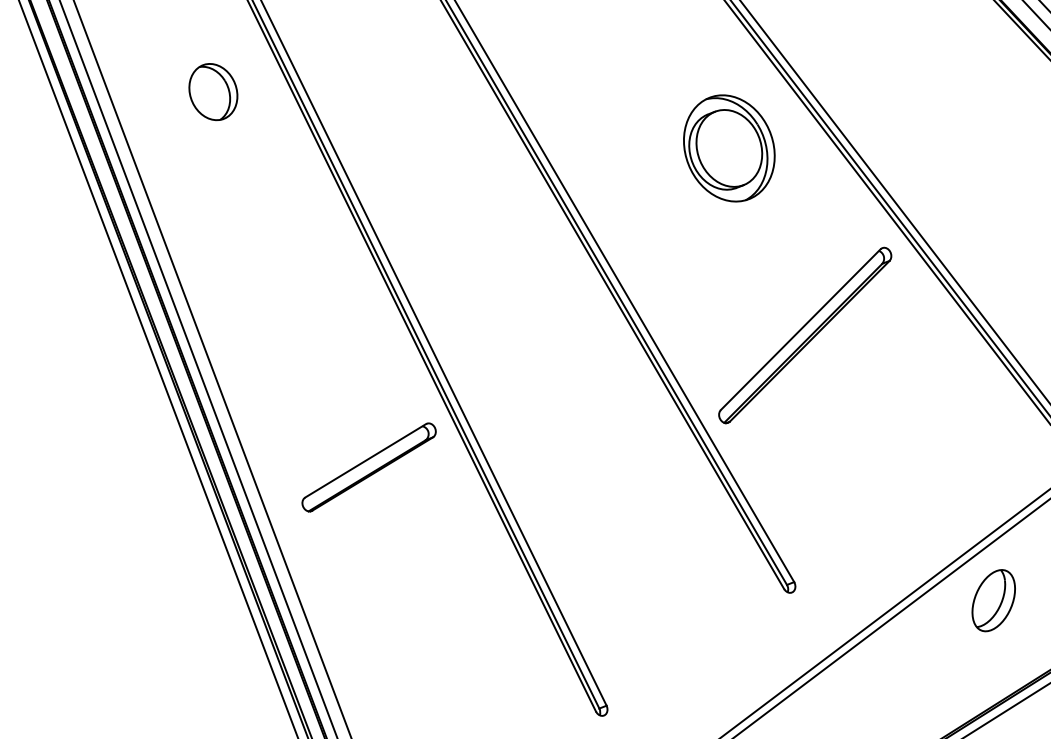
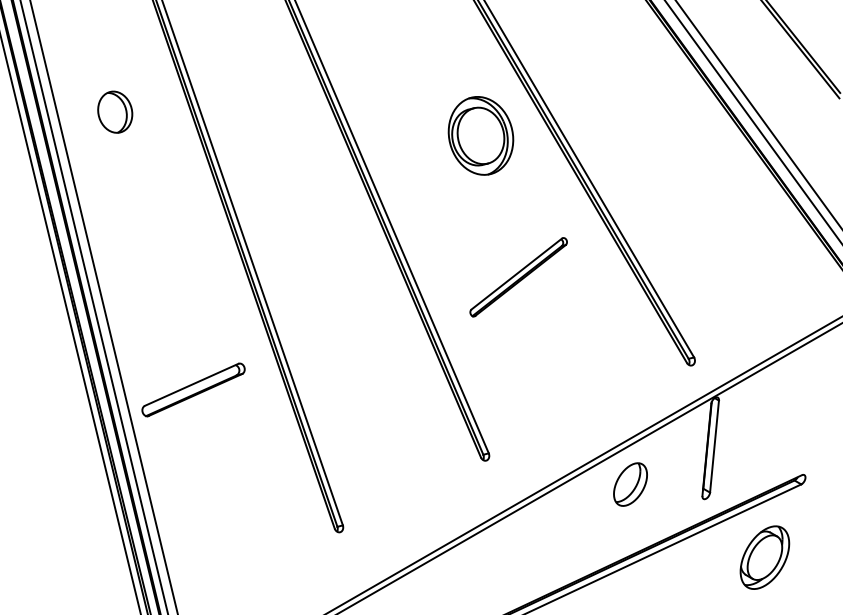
part: (213, 91) -> (115, 111), moved
part: (804, 336) -> (518, 277), size x0.7
part: (368, 466) -> (193, 389), moved

